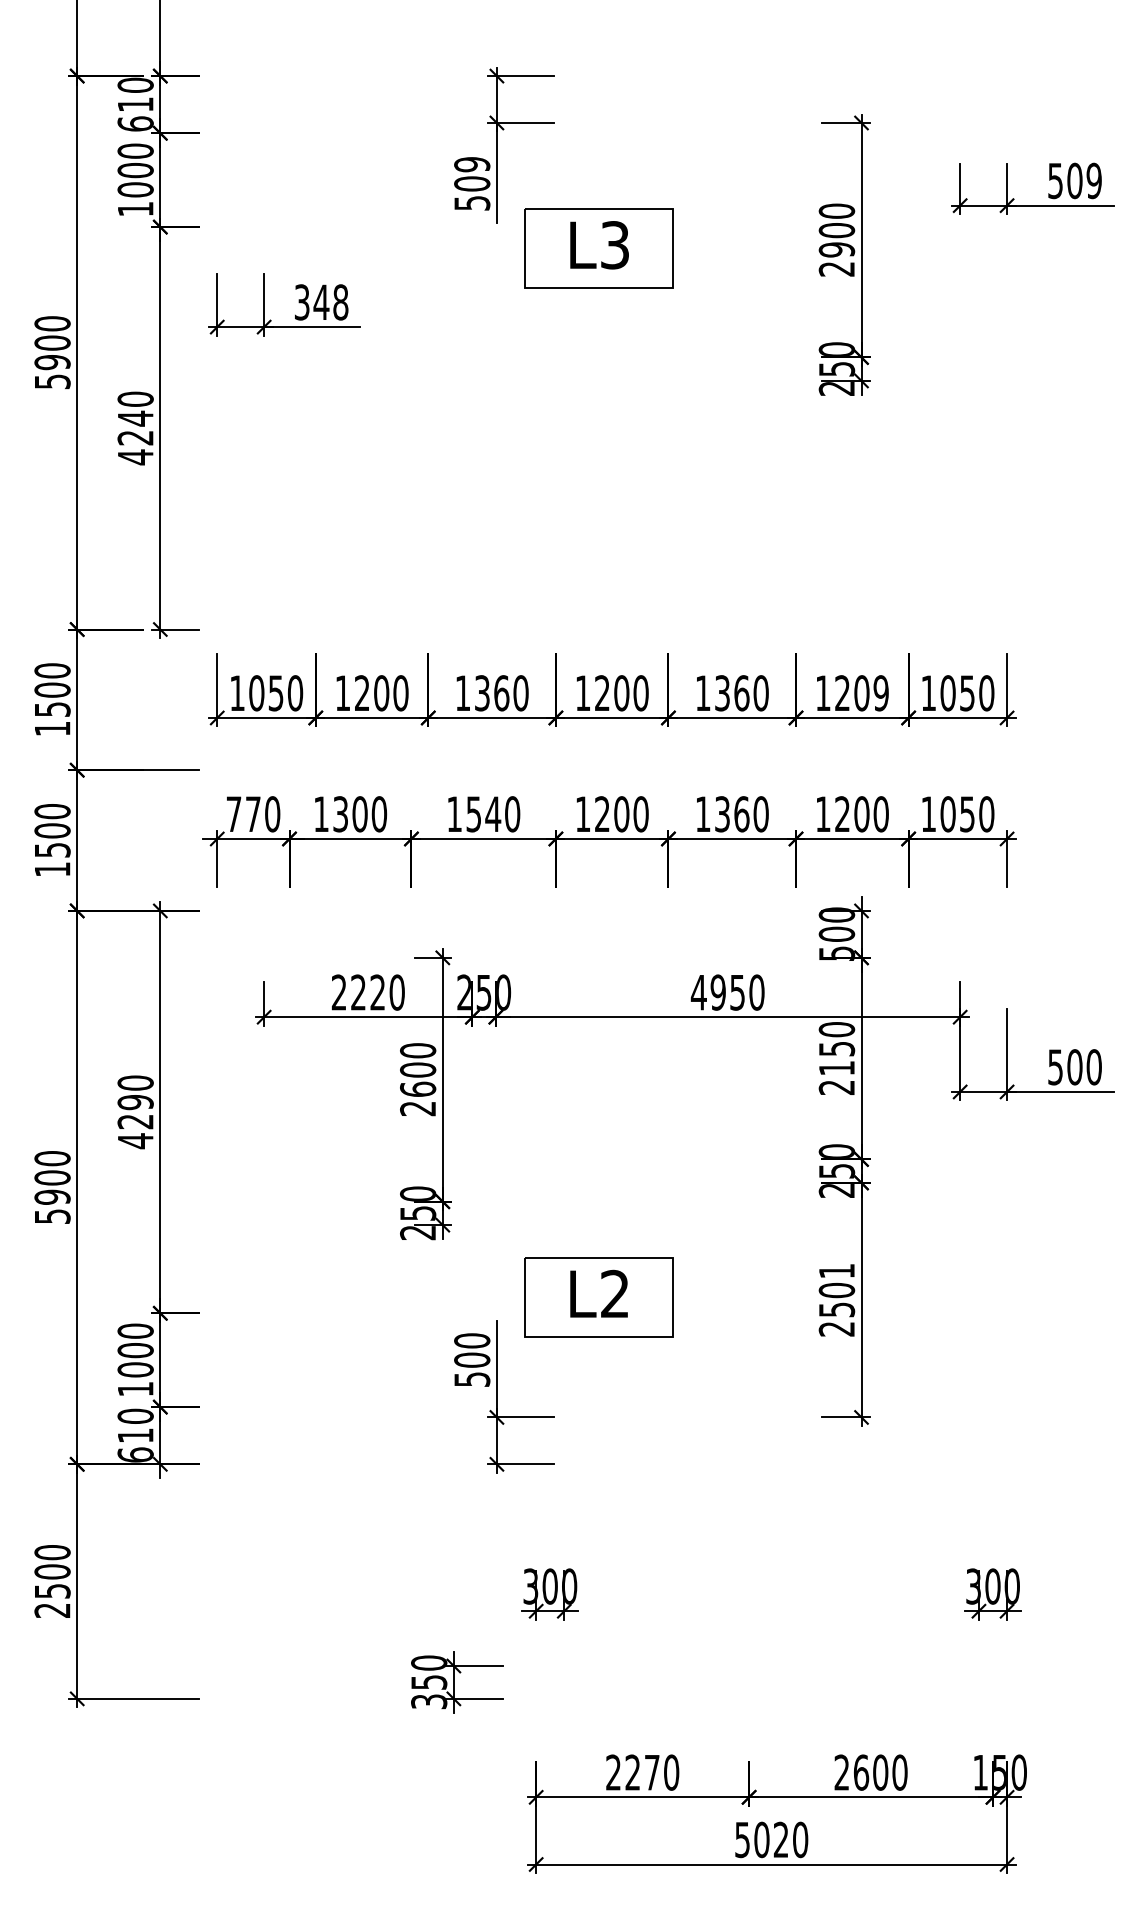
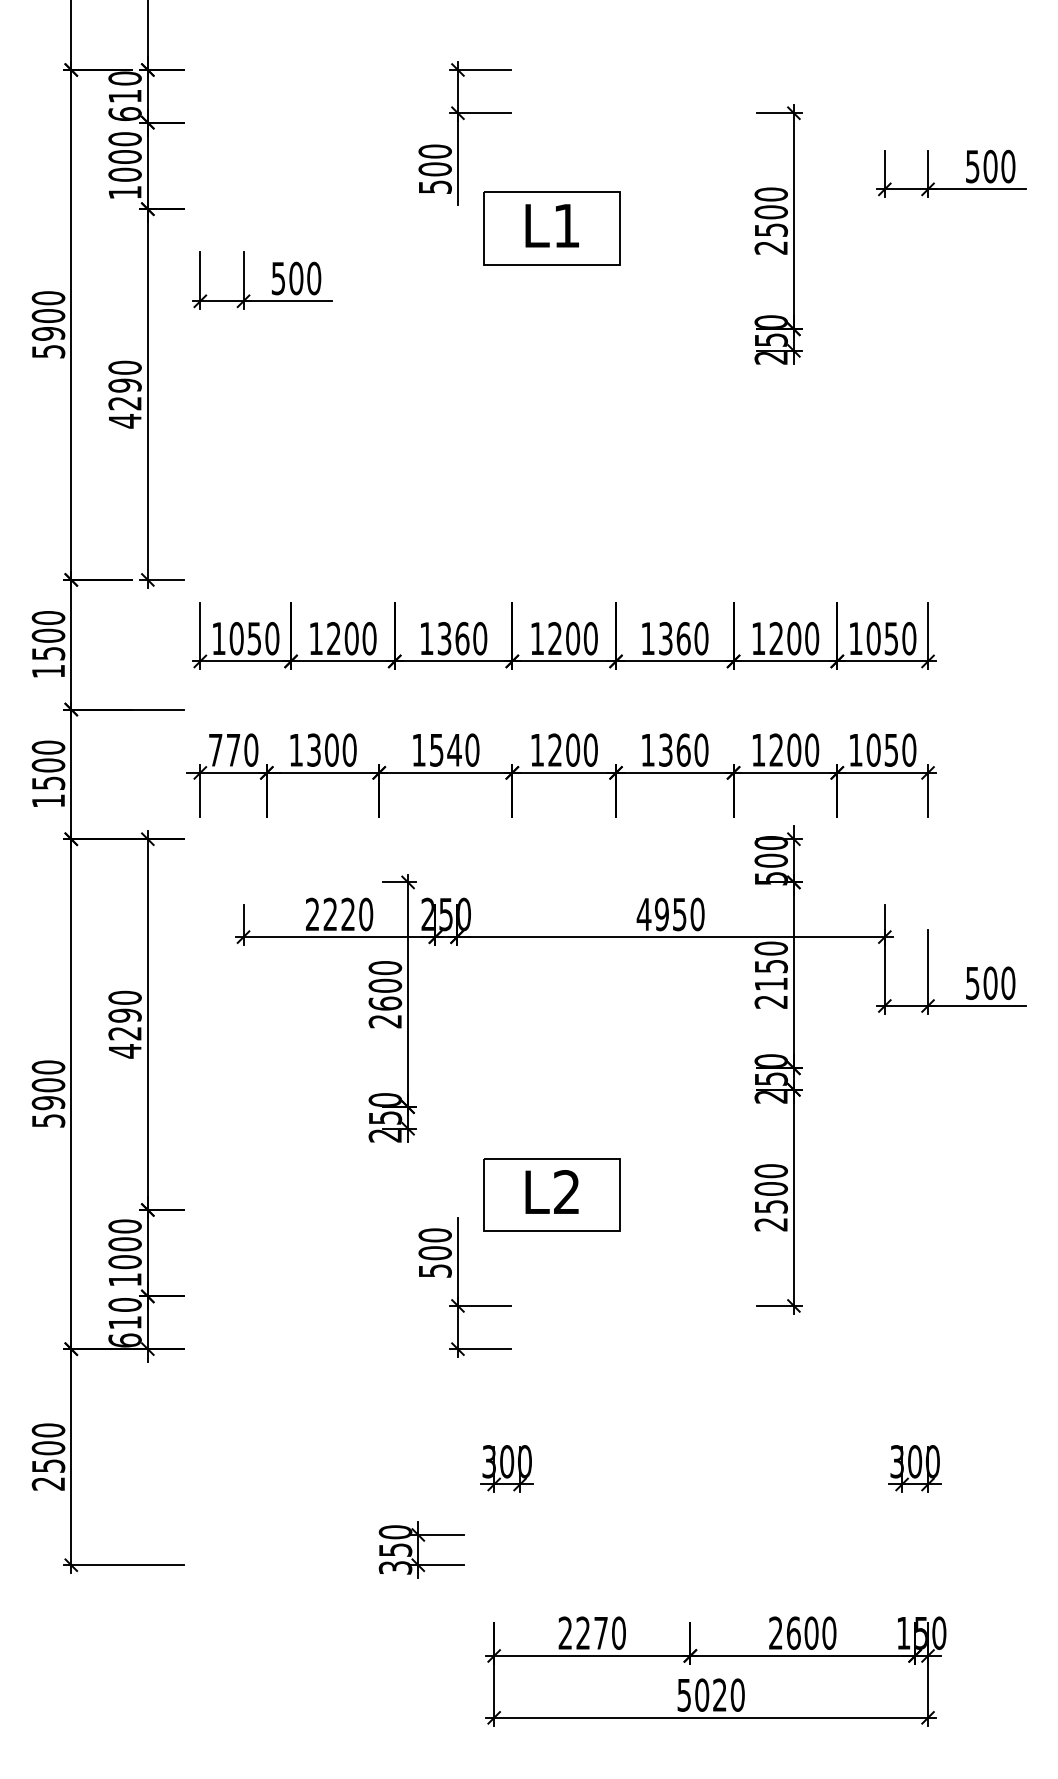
text: (471, 164) -> (434, 151), 509 -> 500
text: (1094, 180) -> (1008, 166), 509 -> 500
text: (614, 244) -> (566, 225), L3 -> L1
text: (836, 250) -> (770, 230), 2900 -> 2500
text: (321, 302) -> (296, 278), 348 -> 500
text: (134, 418) -> (124, 385), 4240 -> 4290
text: (881, 693) -> (812, 638), 1209 -> 1200
text: (836, 1271) -> (770, 1171), 2501 -> 2500

